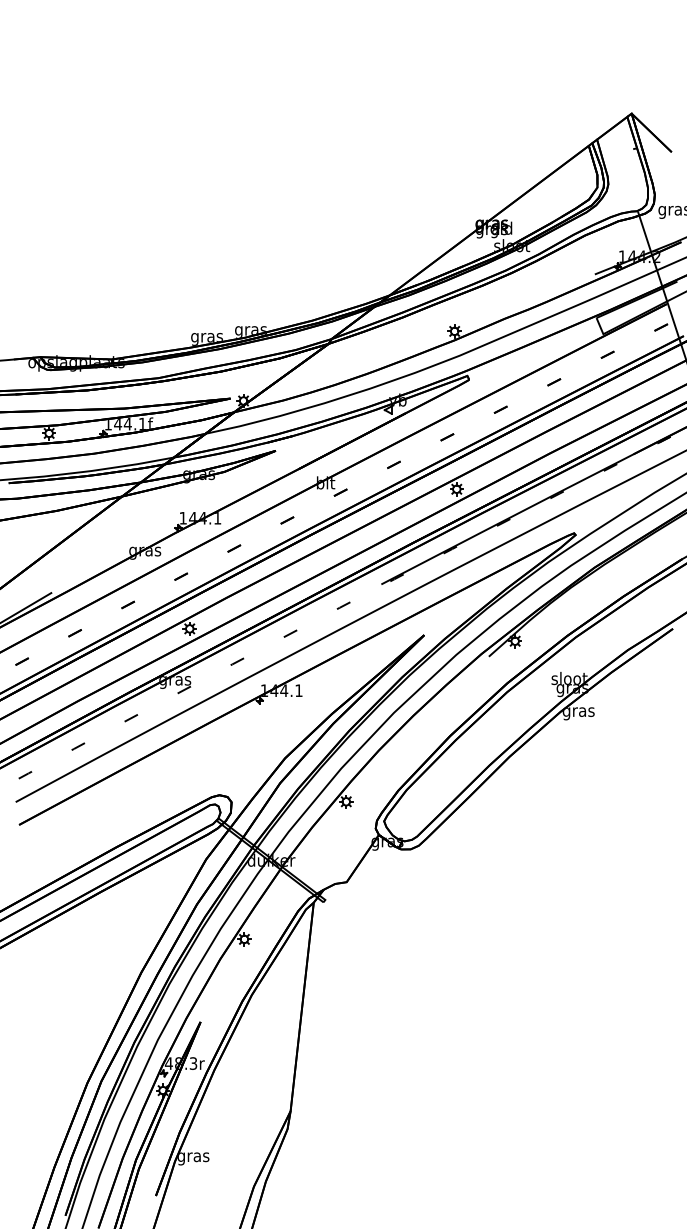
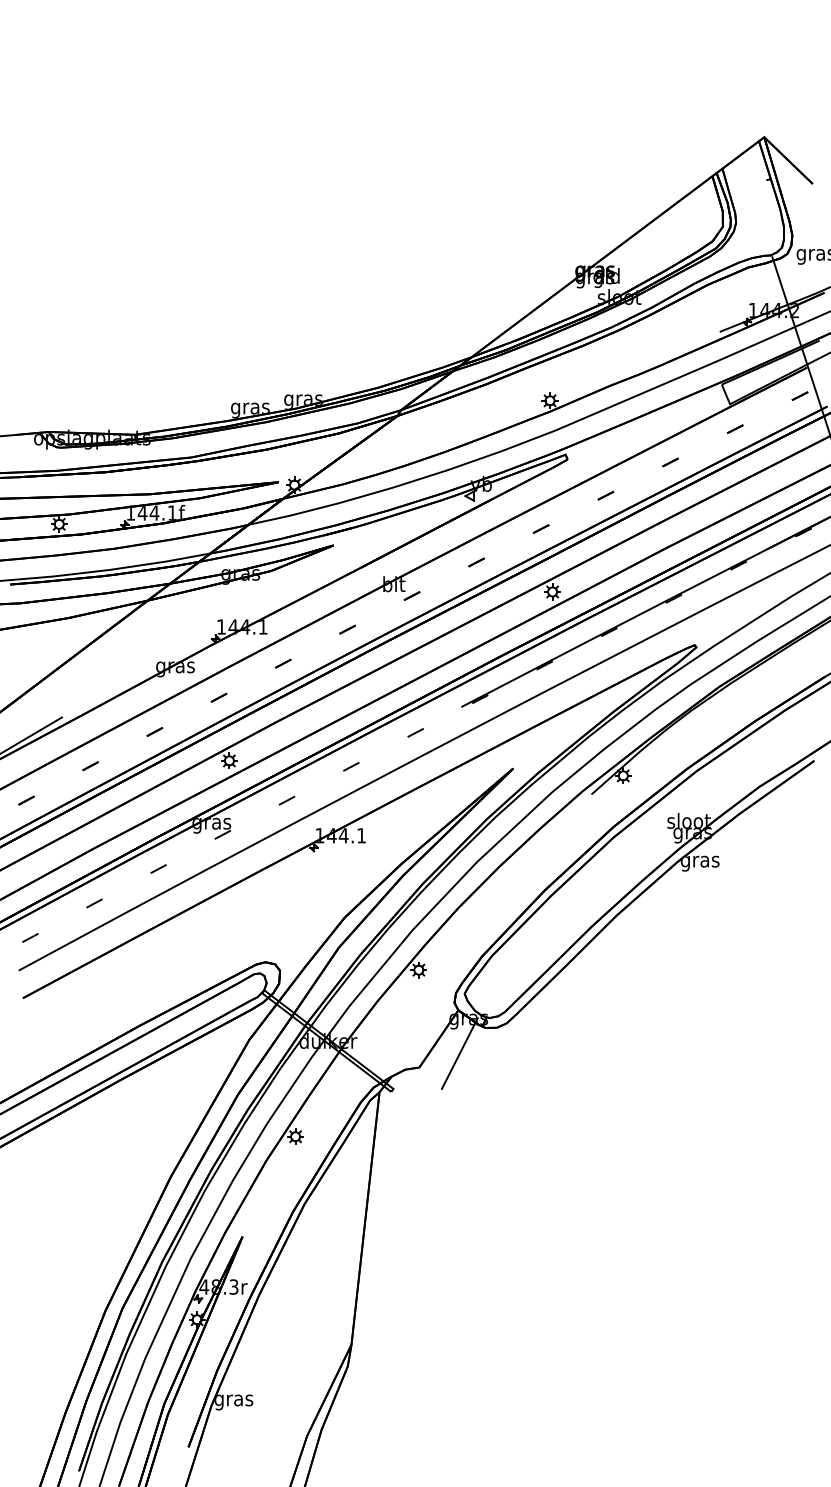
line: (379, 870) -> (459, 1053), added

